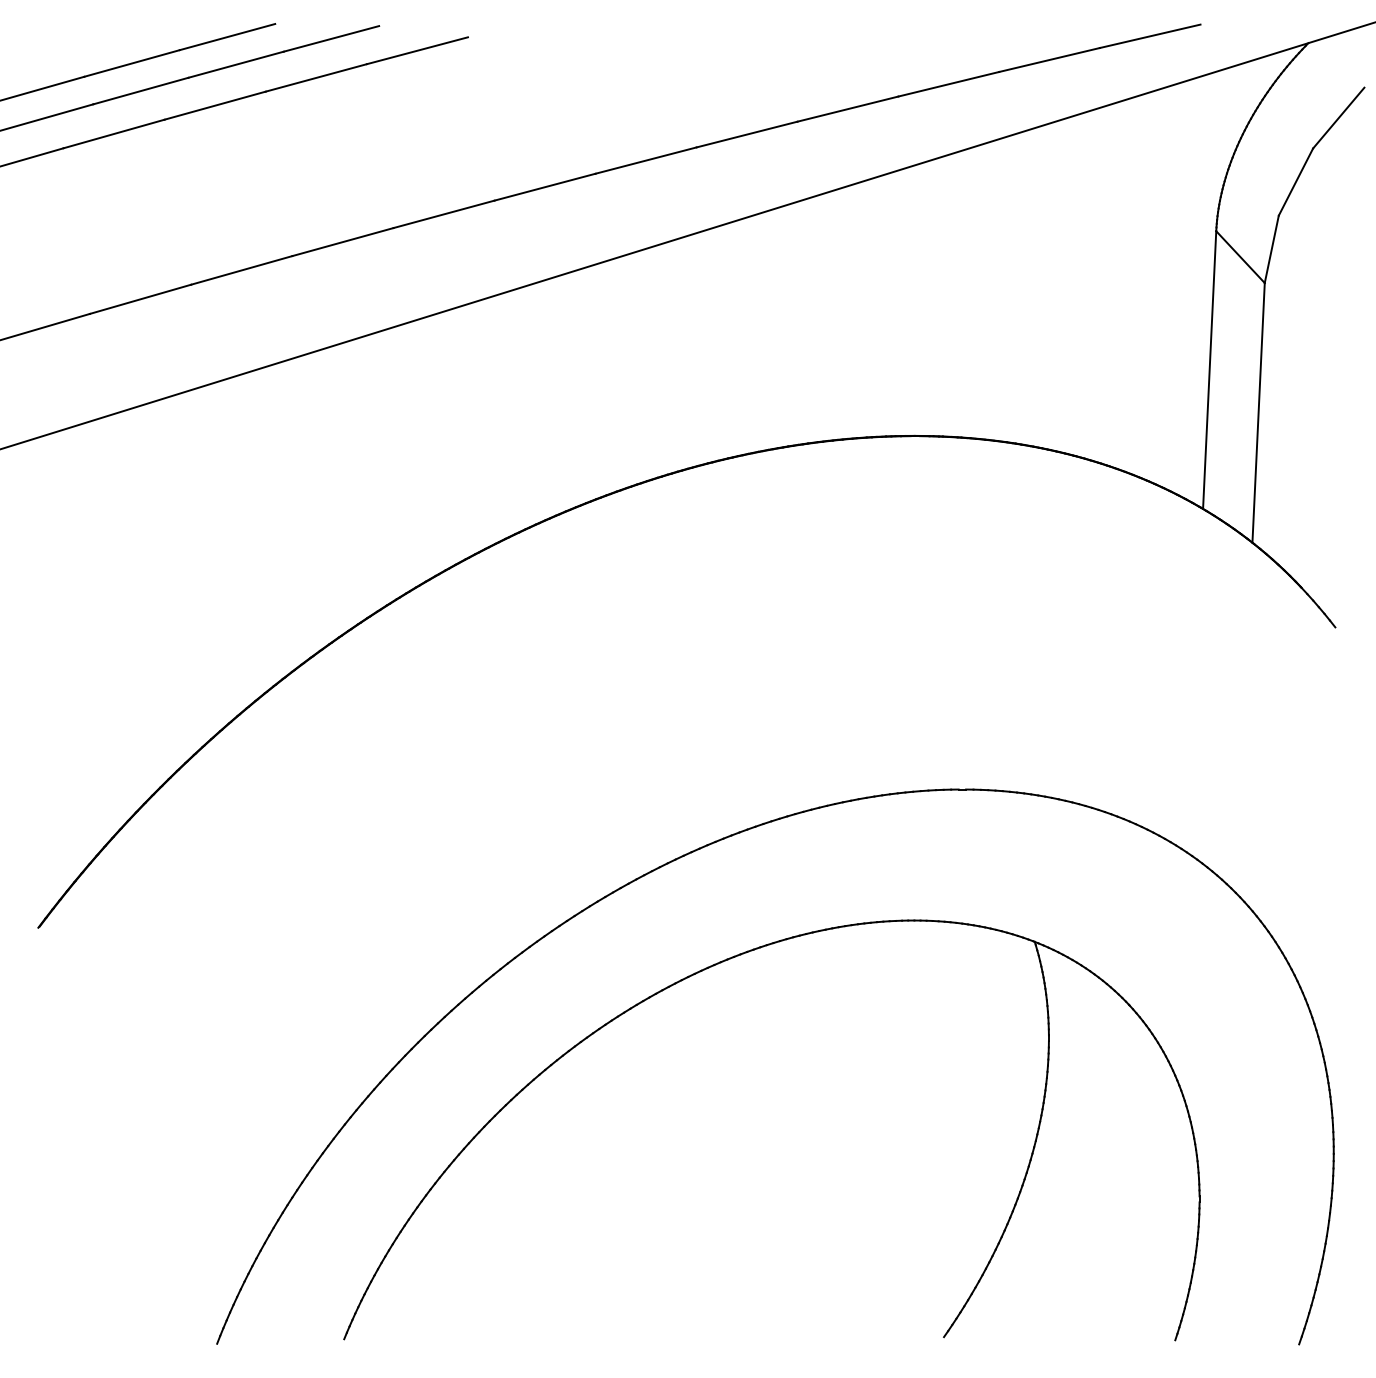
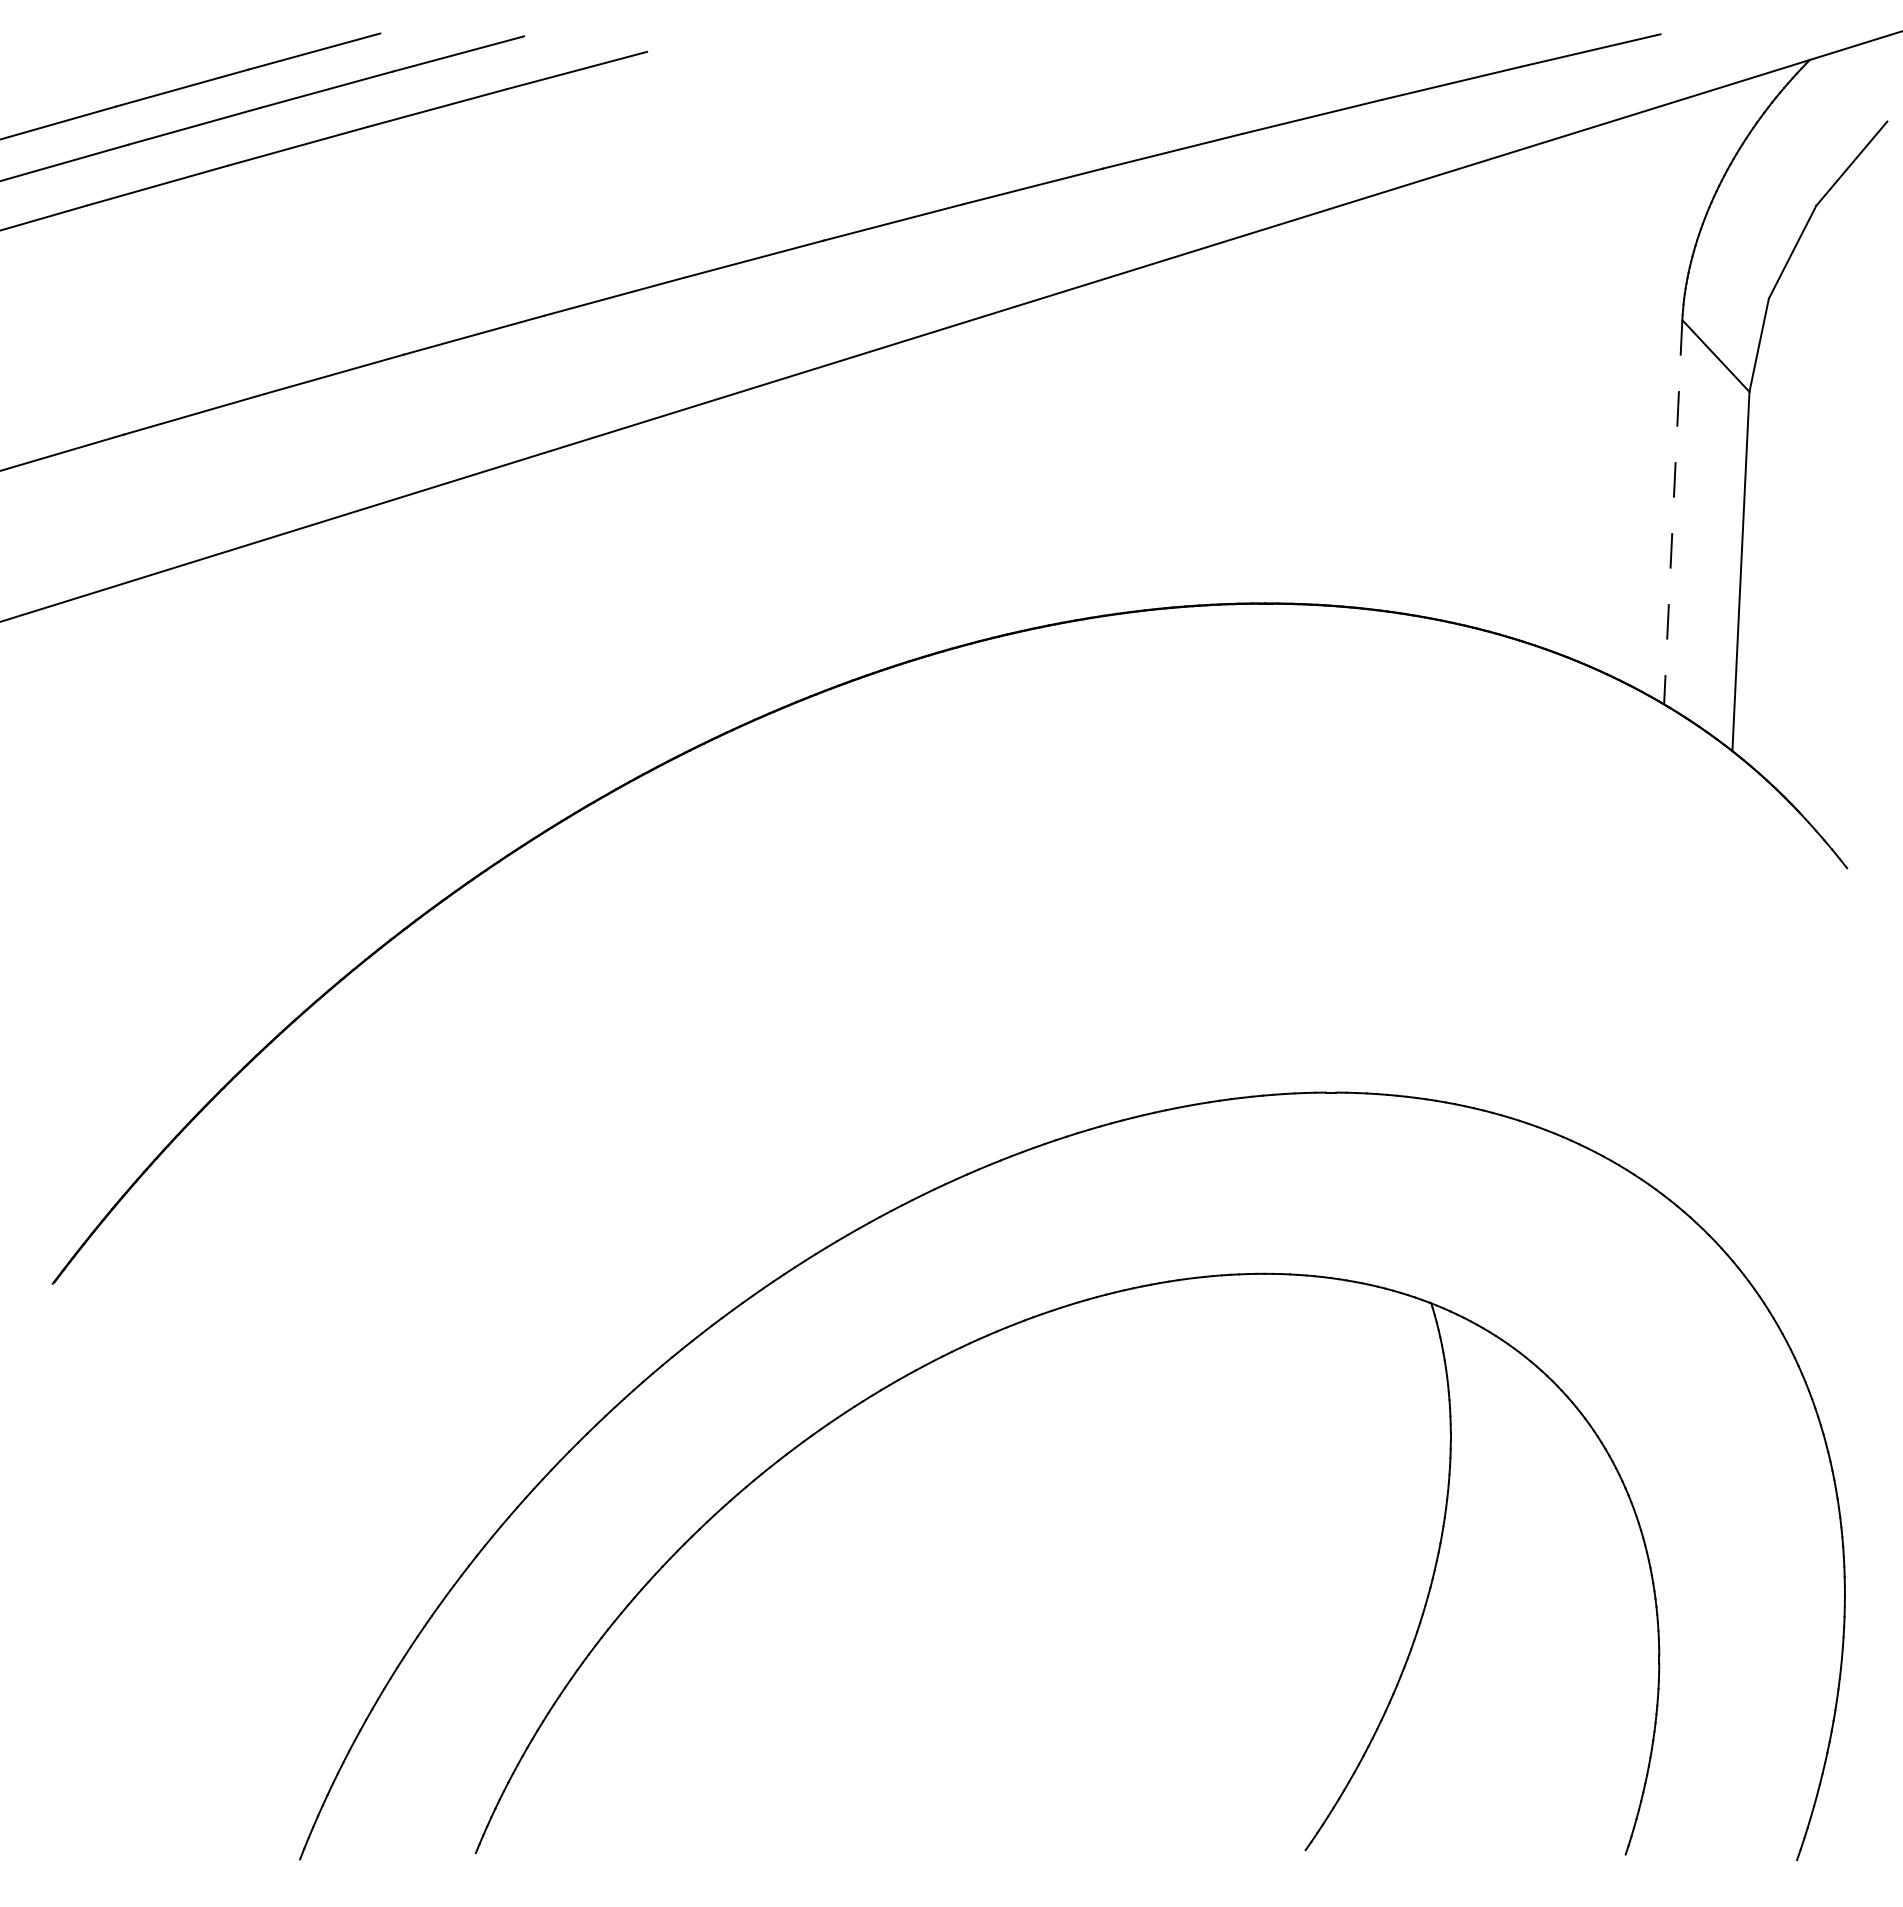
line: (1209, 370) -> (1673, 512), solid -> dashed

